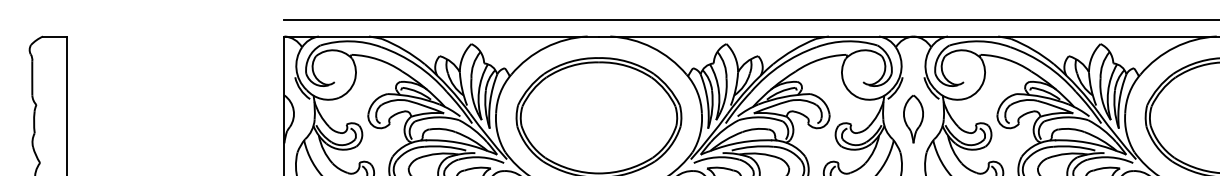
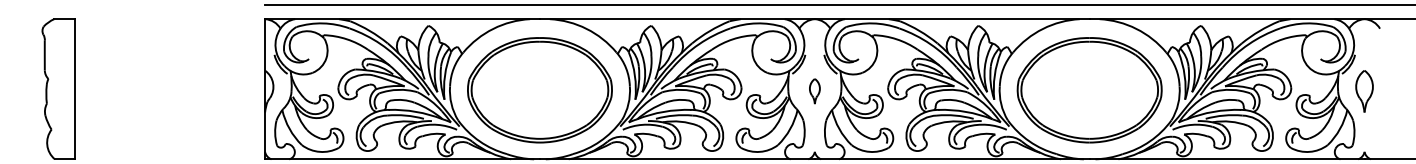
part: (913, 119) -> (814, 91), size x0.6

